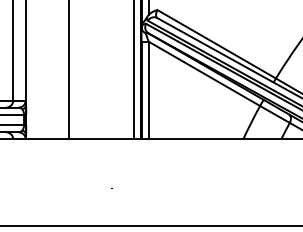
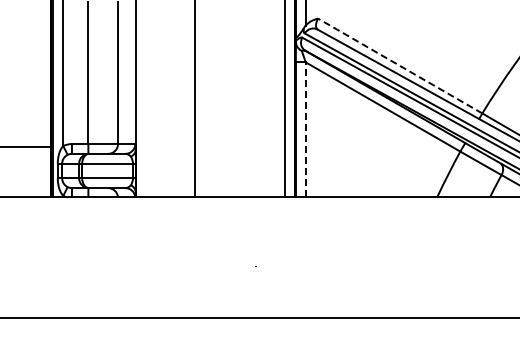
line: (216, 44) -> (400, 66), solid -> dashed
line: (148, 90) -> (305, 129), solid -> dashed

